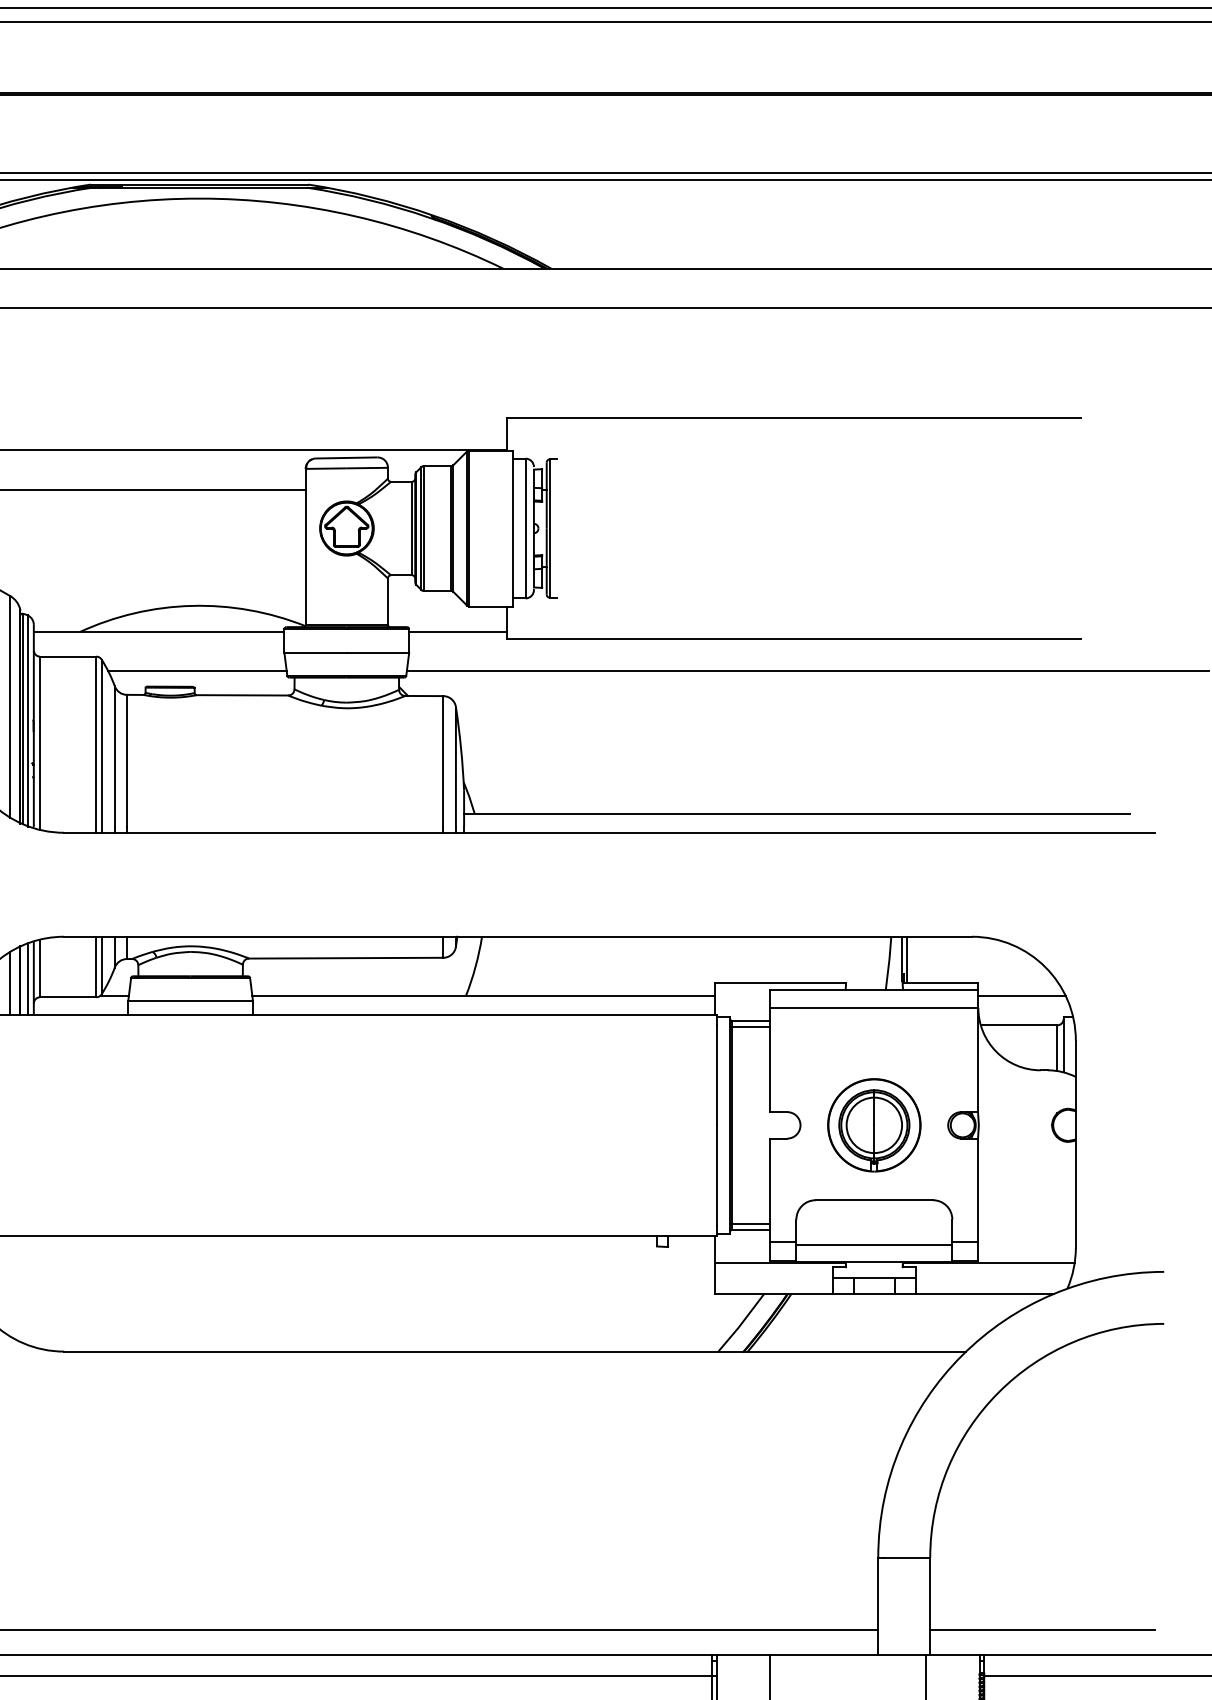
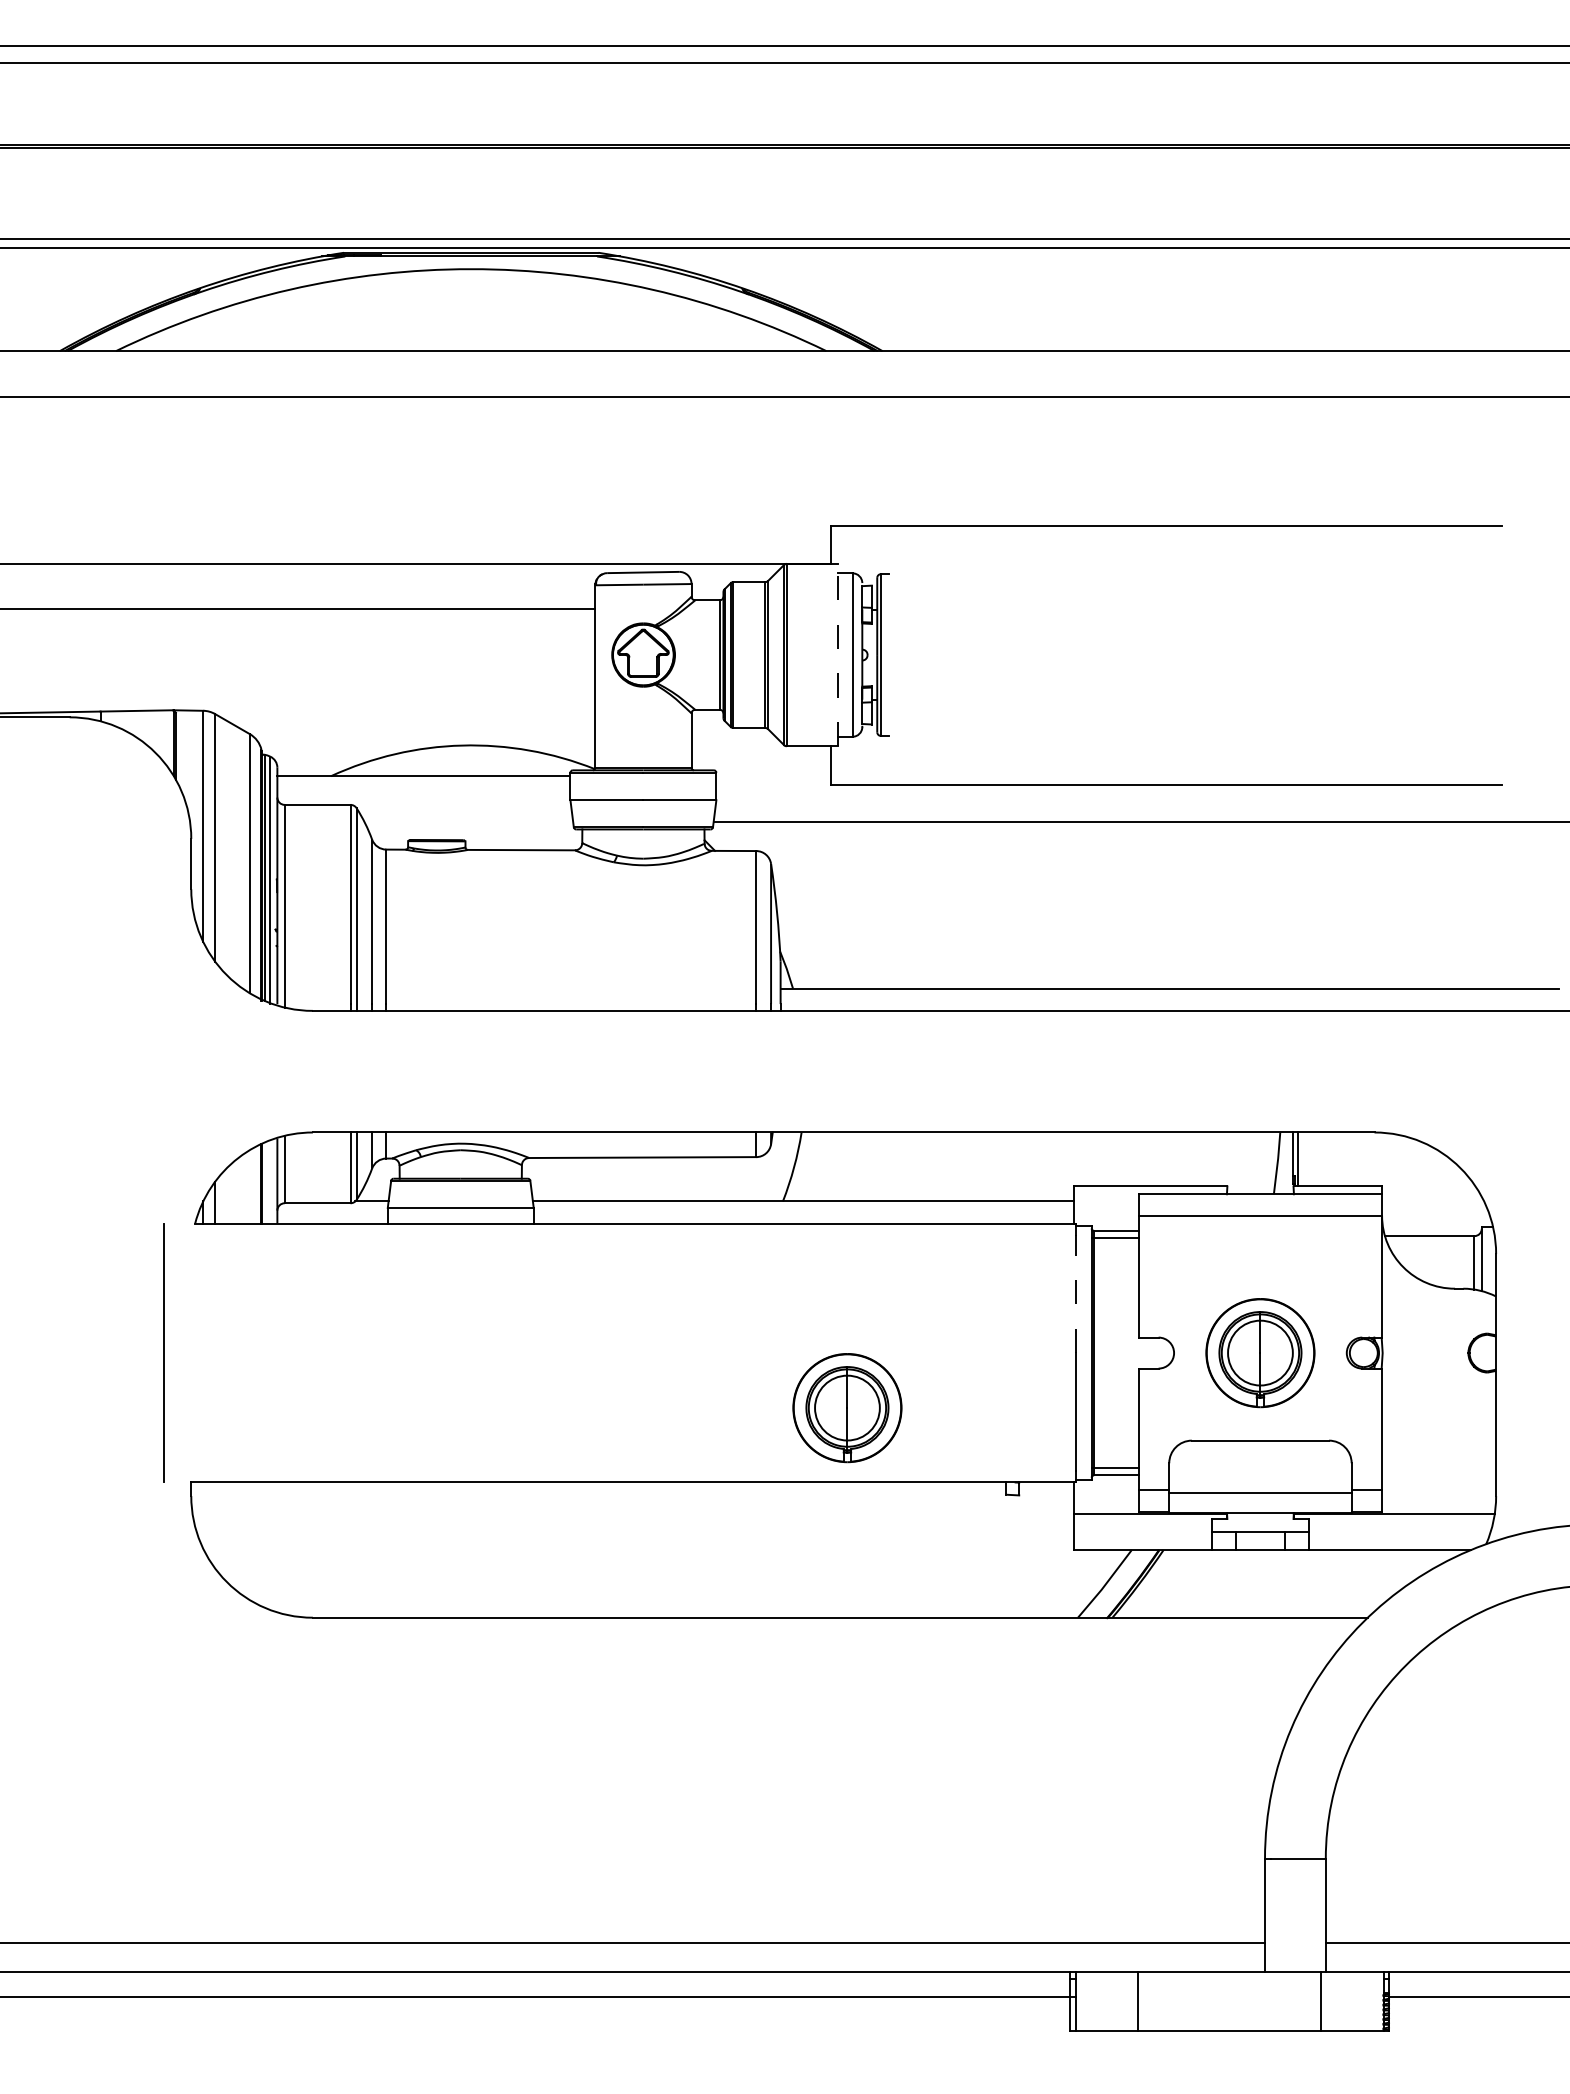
line: (512, 528) -> (837, 654), solid -> dashed
line: (458, 632) -> (773, 776), removed
line: (197, 670) -> (468, 821), removed
line: (27, 978) -> (270, 1181), removed
line: (9, 982) -> (249, 1186), removed
line: (1022, 995) -> (1433, 1201), removed
line: (716, 1075) -> (1075, 1294), solid -> dashed
part: (521, 1172) -> (847, 1408), added

